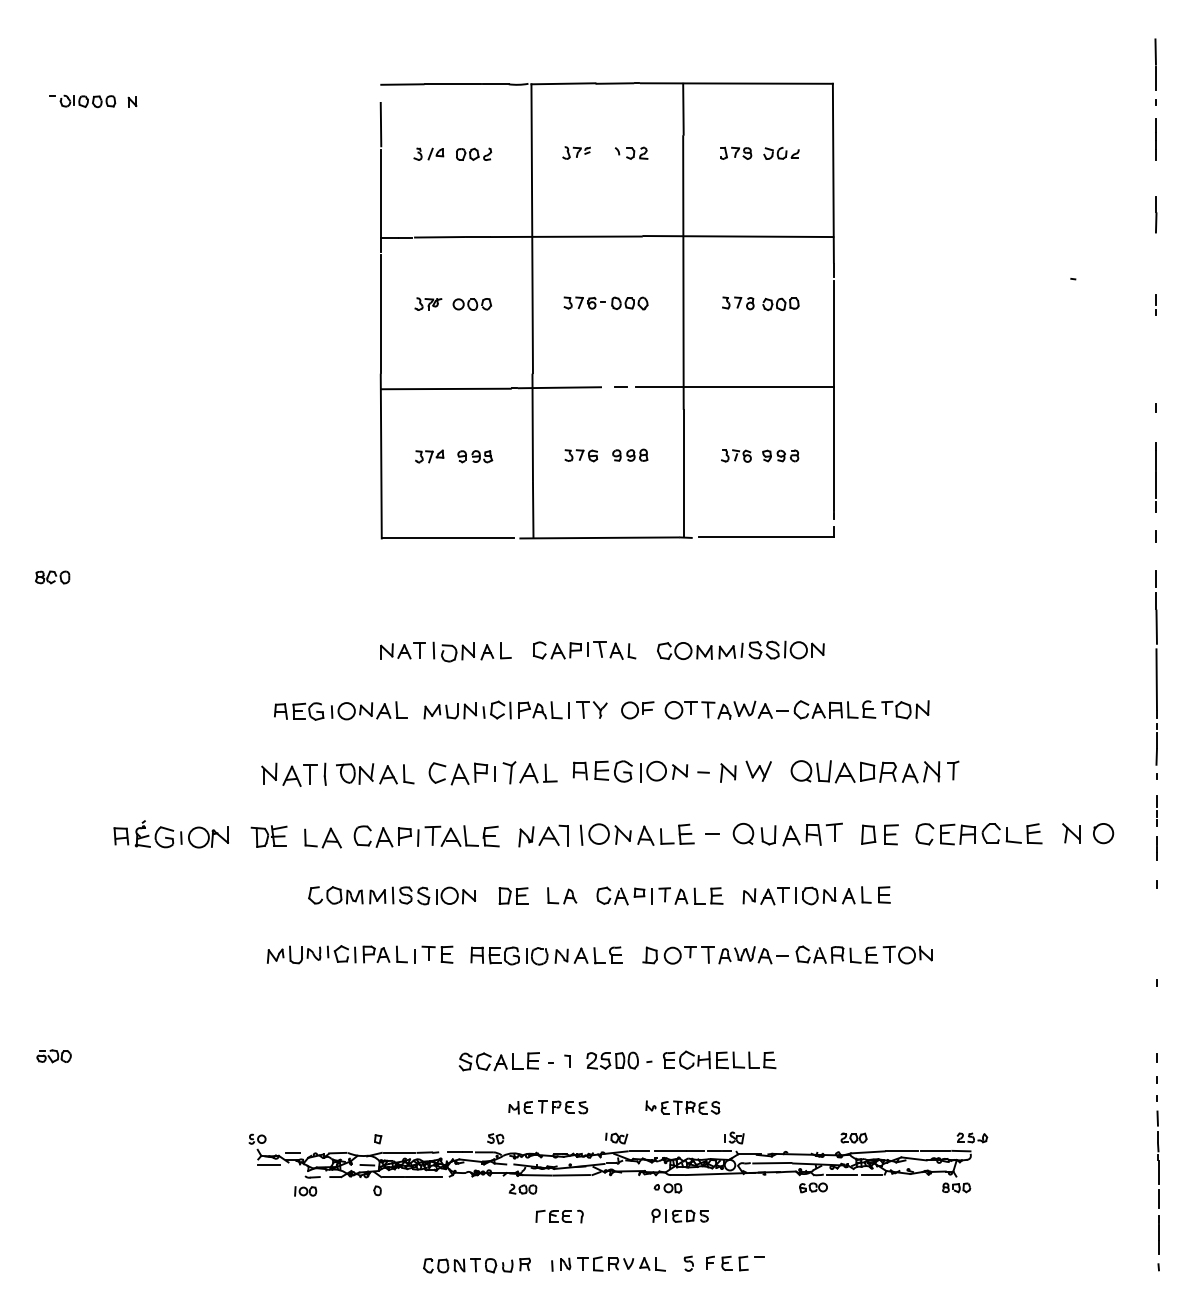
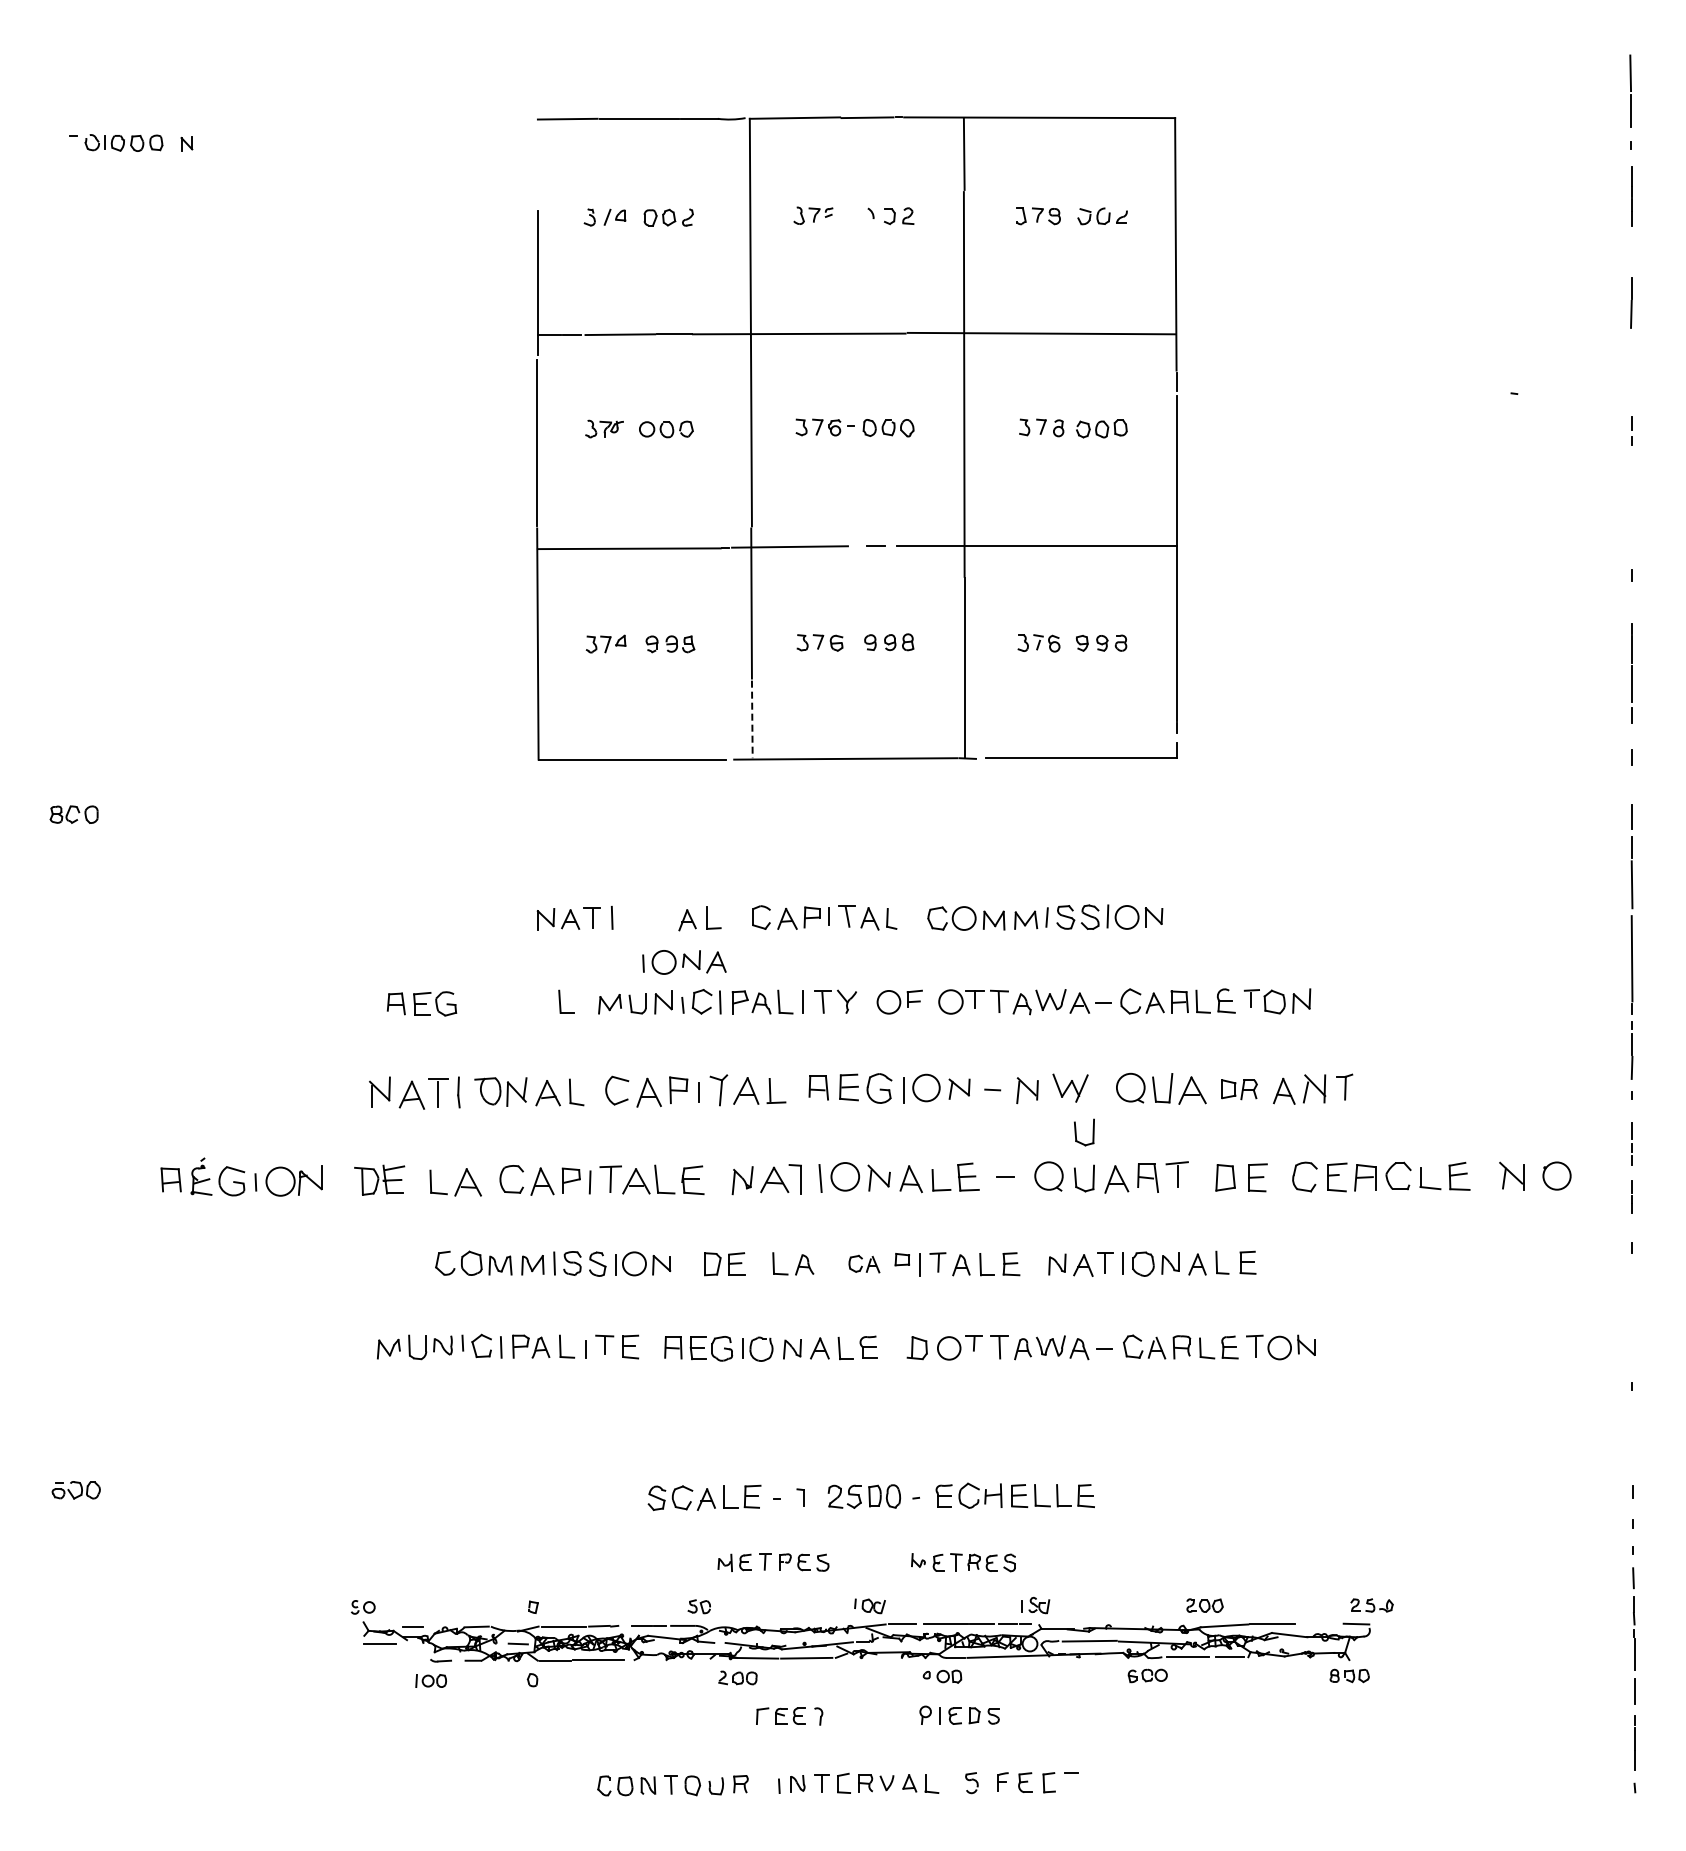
line: (380, 124) -> (537, 175), removed
line: (533, 510) -> (752, 719), solid -> dashed
part: (457, 652) -> (645, 920), removed
part: (361, 711) -> (684, 962), moved
part: (878, 772) -> (1239, 1089), size x0.7
part: (762, 802) -> (1076, 1132), added
part: (612, 895) -> (864, 1263), size x0.7
line: (935, 1151) -> (1319, 1624), removed

